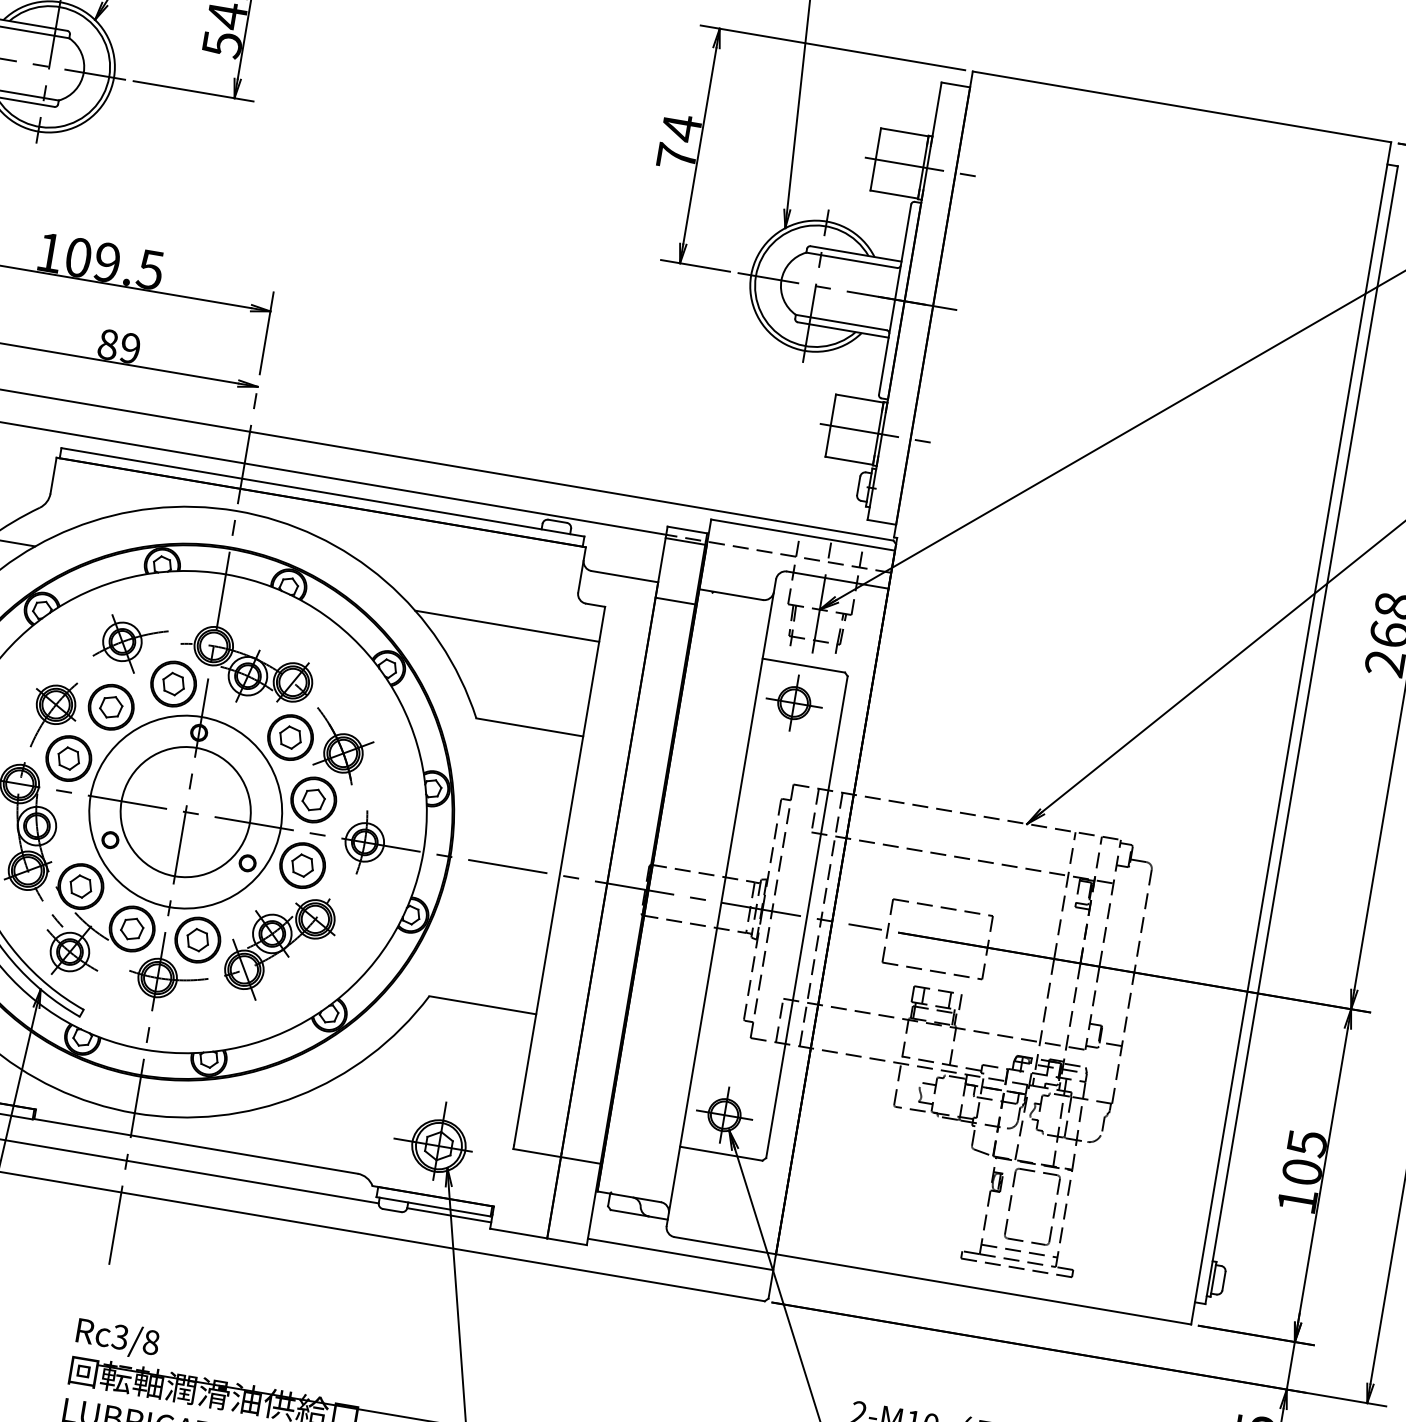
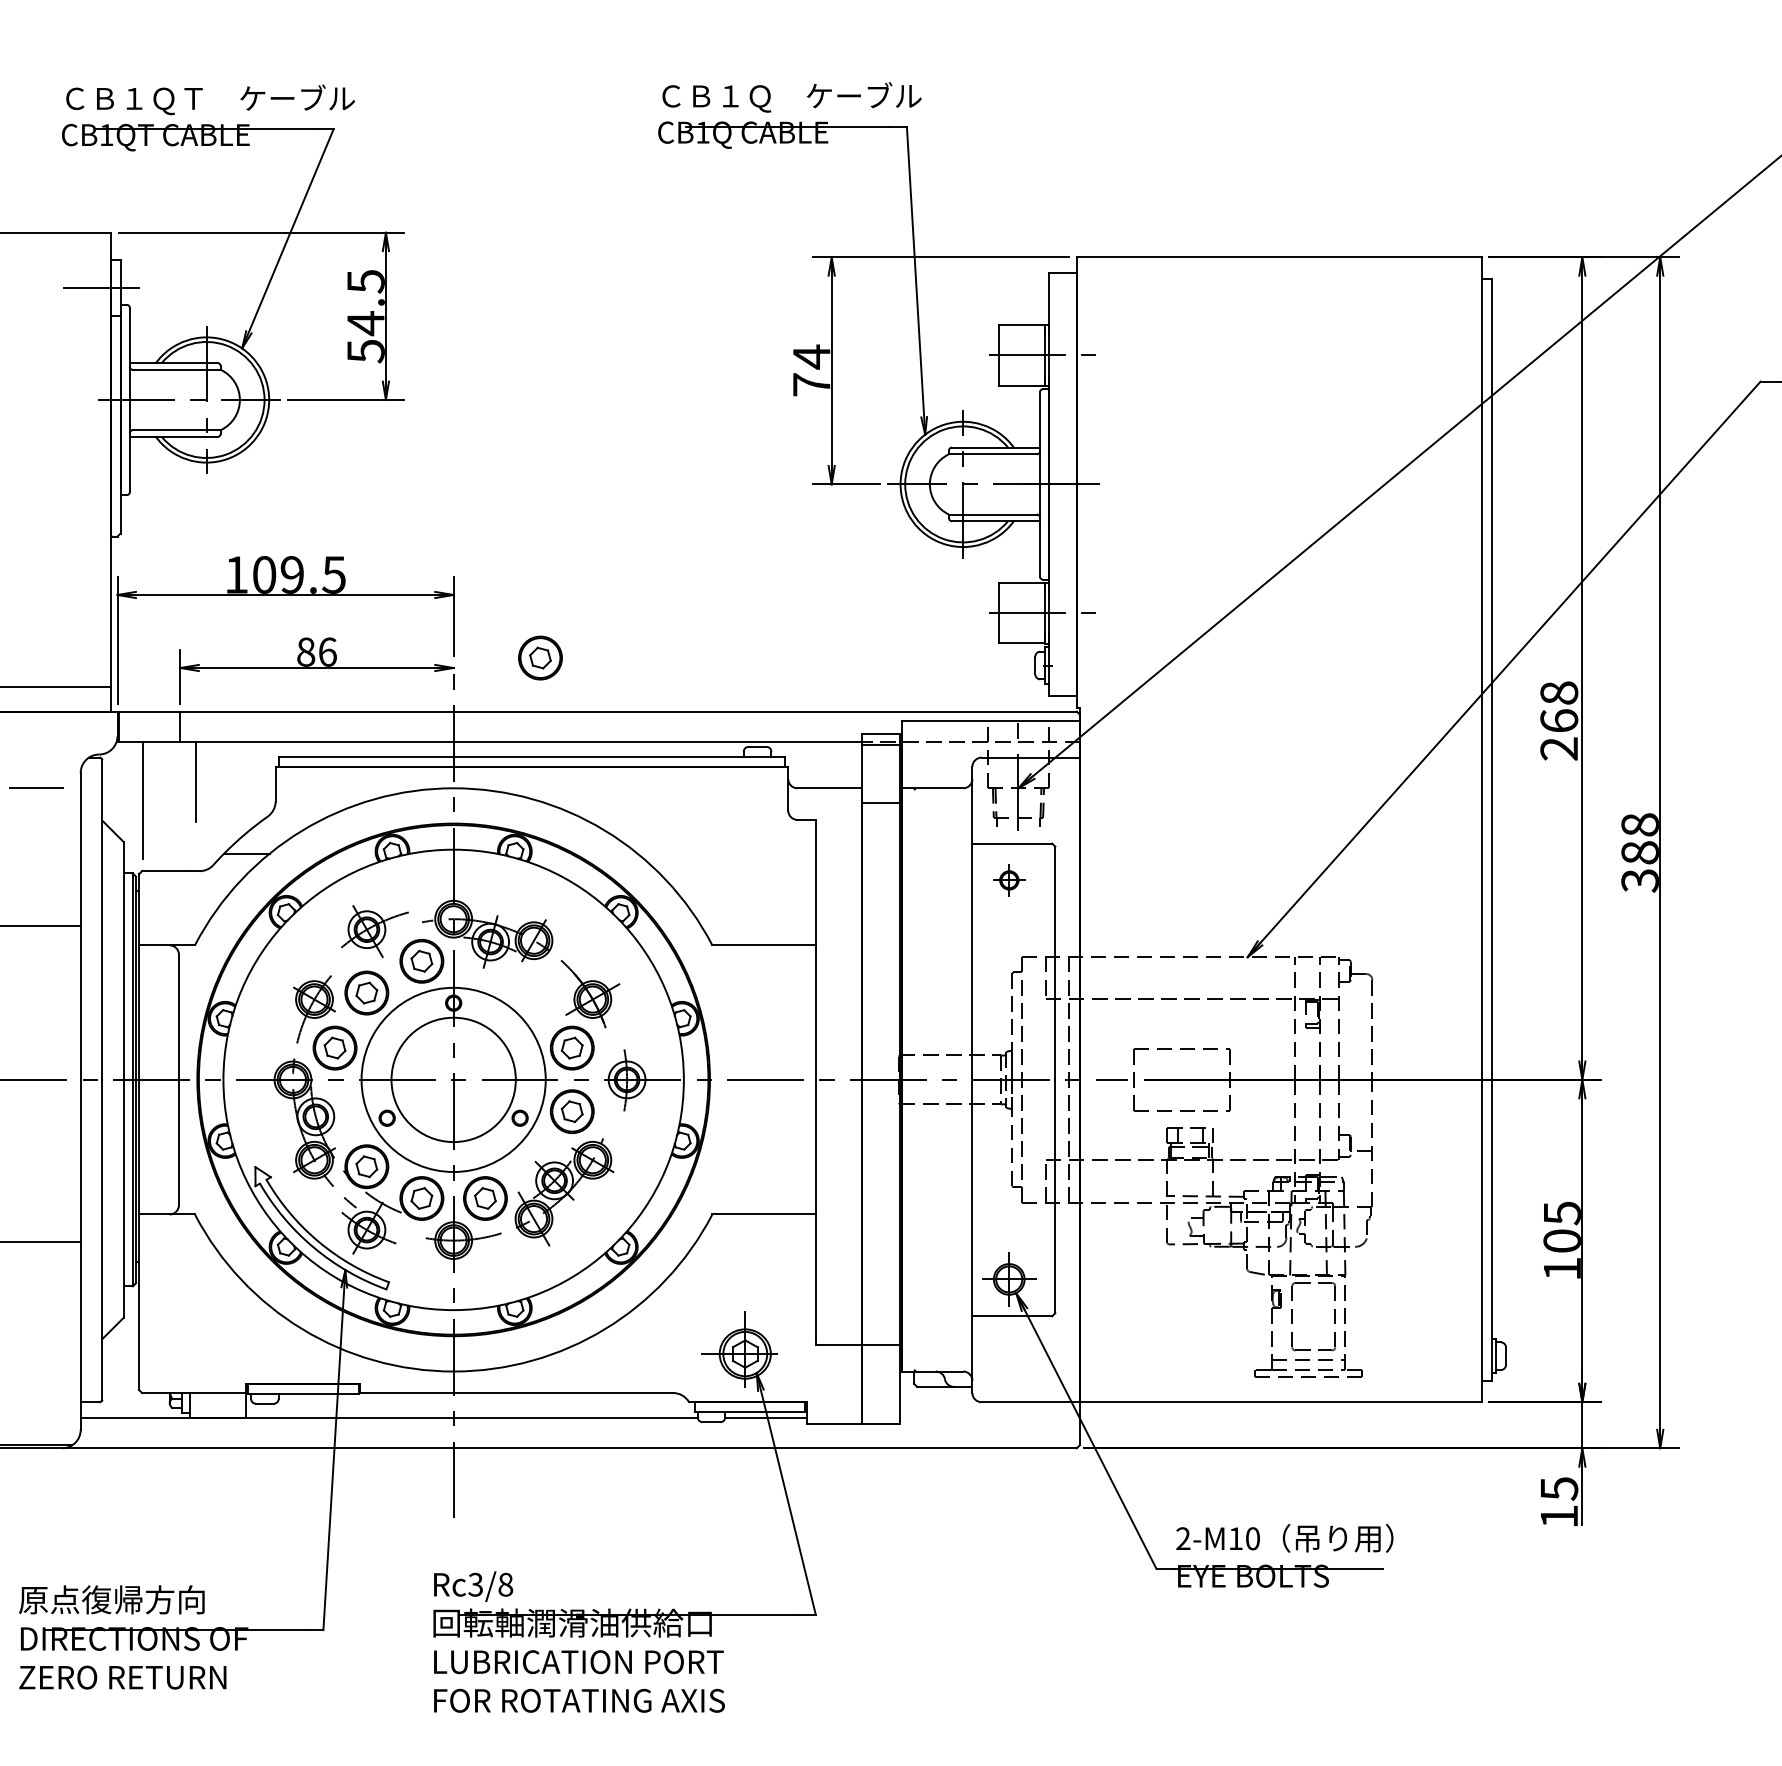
text: (130, 347) -> (327, 651), 89 -> 86
line: (506, 625) -> (726, 853), removed
part: (794, 703) -> (1009, 880), size x0.6
part: (290, 737) -> (540, 657), moved
line: (680, 1254) -> (989, 1417), removed

